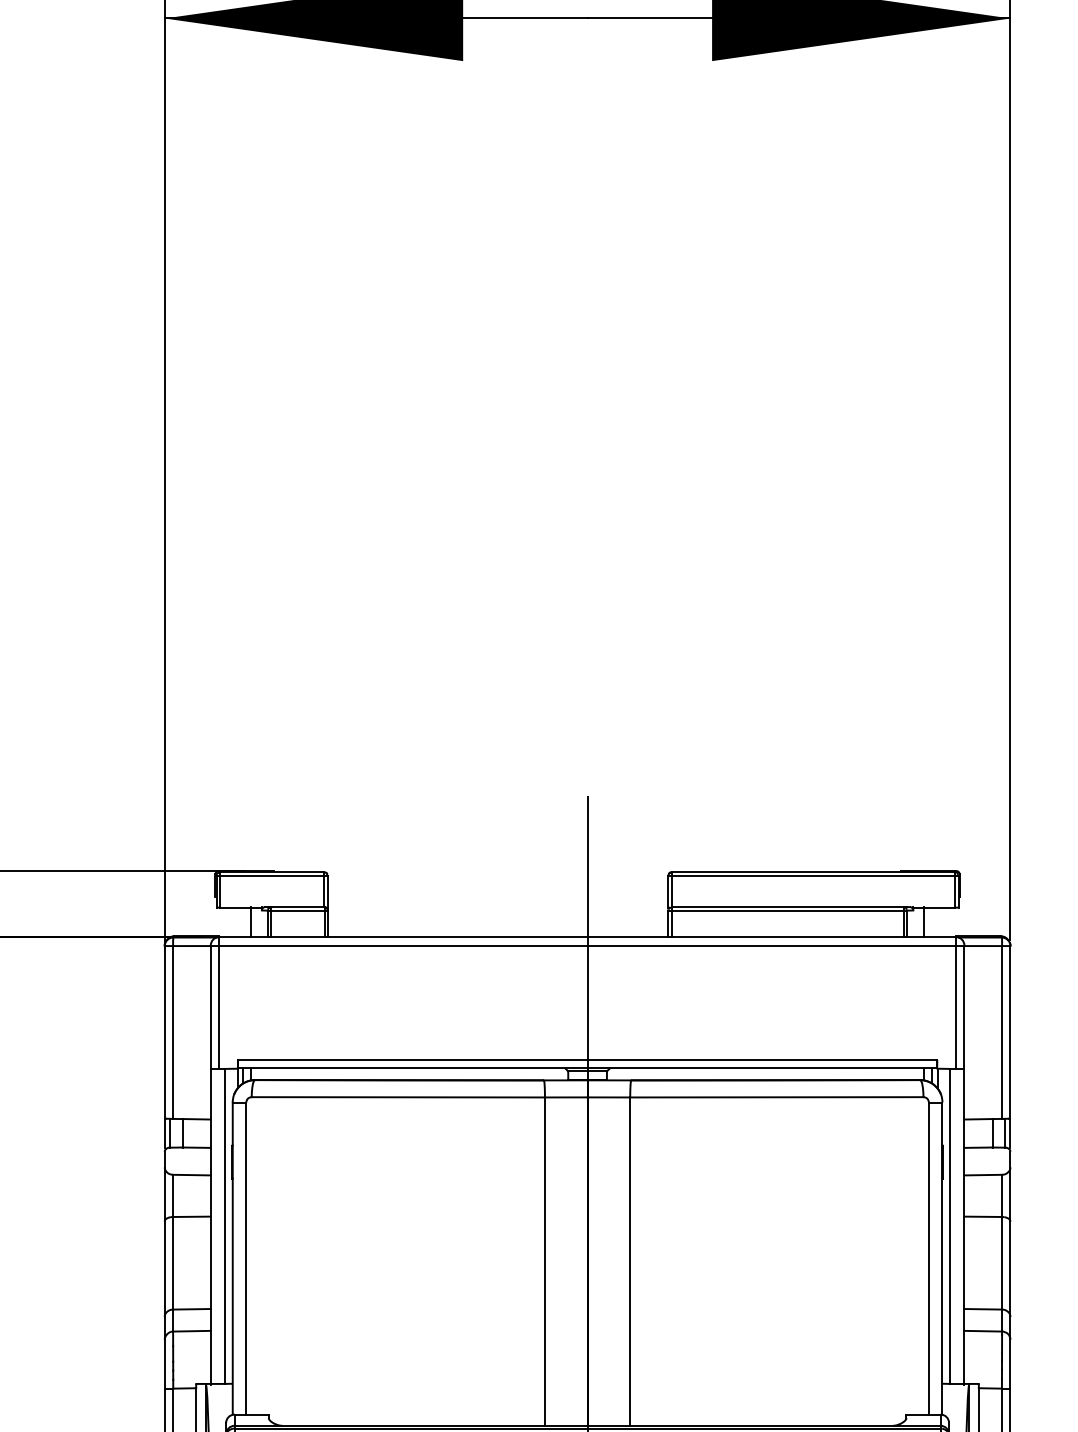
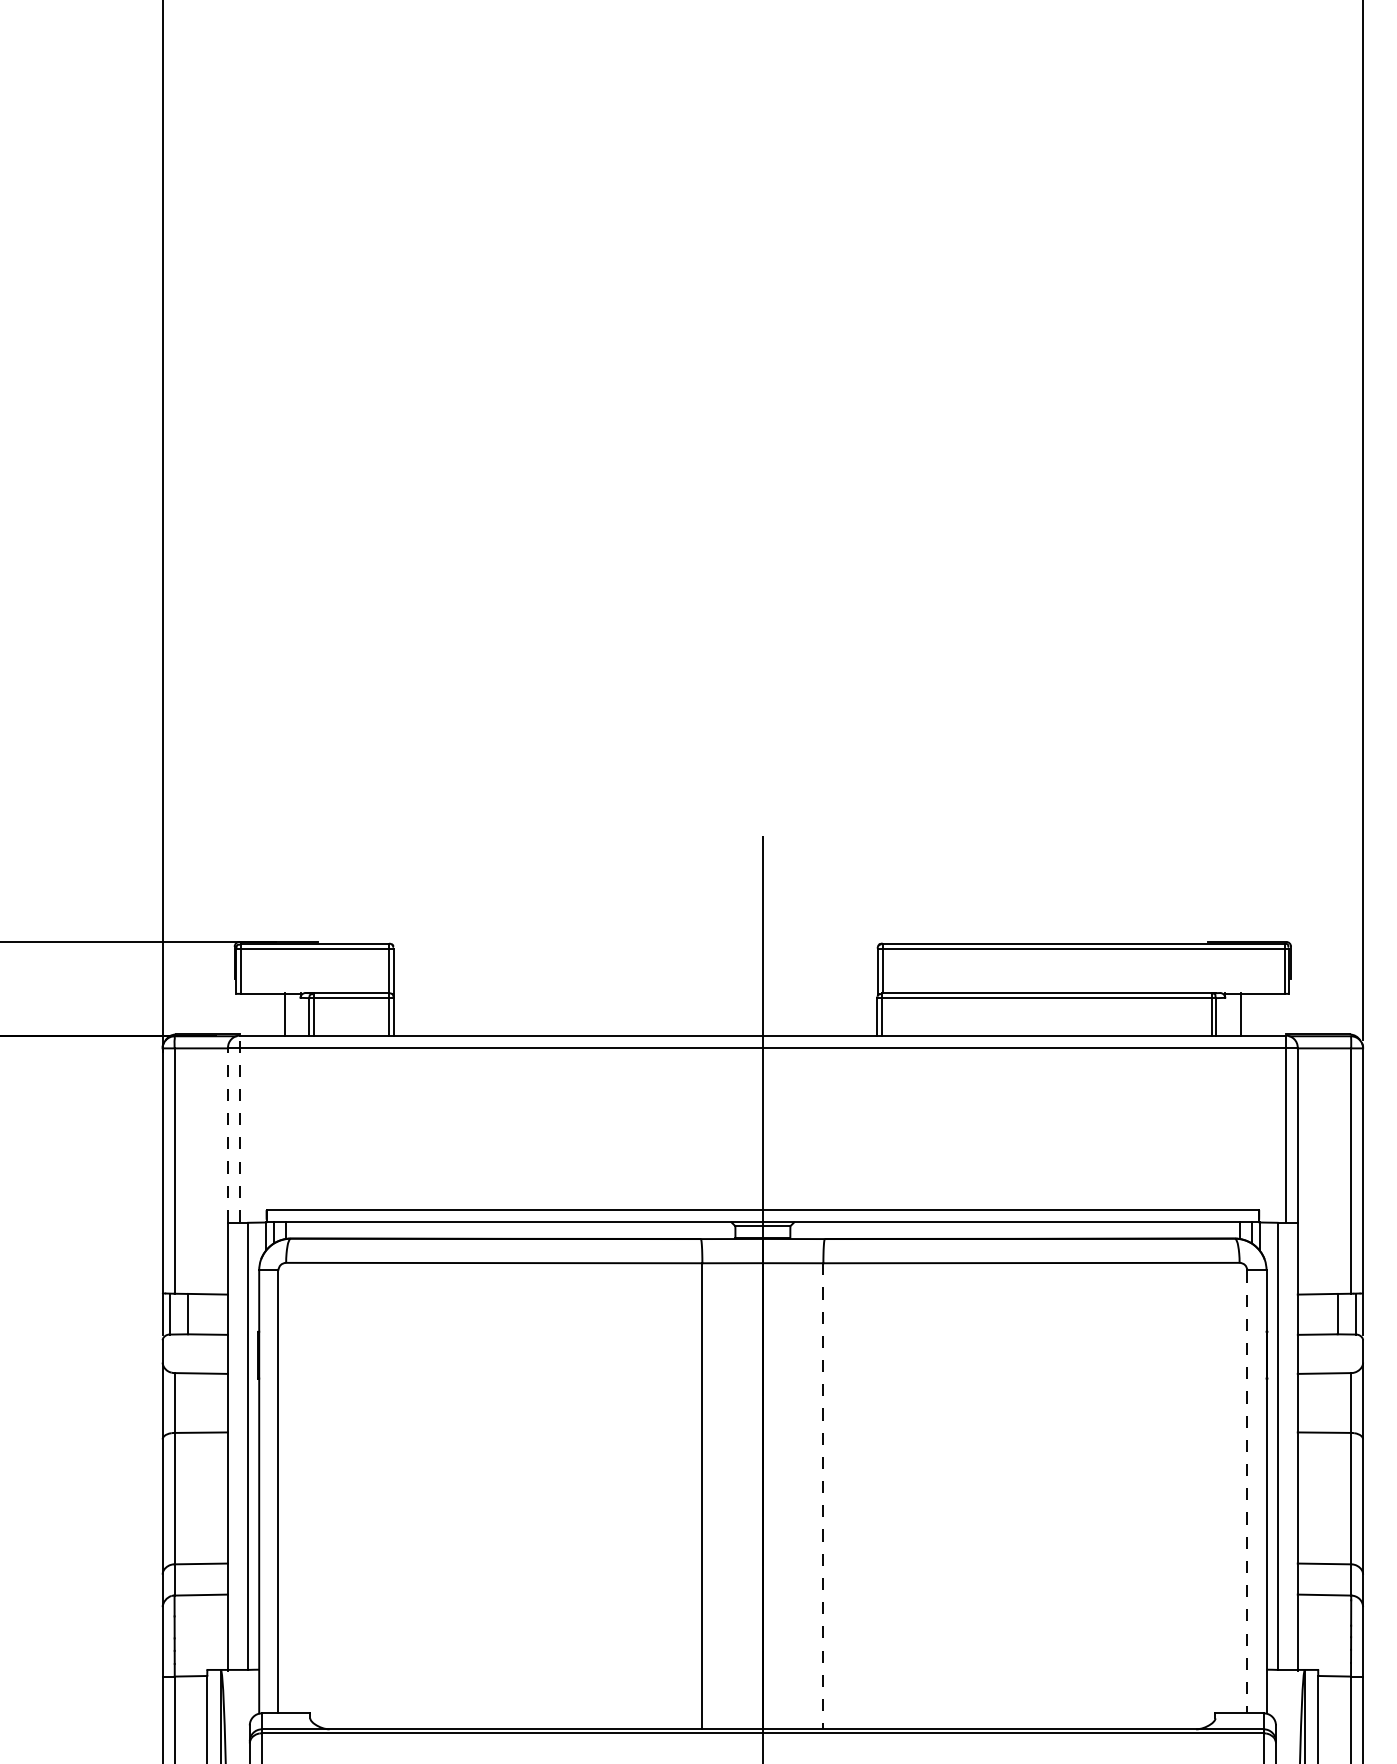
line: (219, 1002) -> (240, 1128), solid -> dashed
line: (210, 1006) -> (227, 1134), solid -> dashed
line: (928, 1259) -> (1246, 1493), solid -> dashed
line: (630, 1262) -> (823, 1497), solid -> dashed

